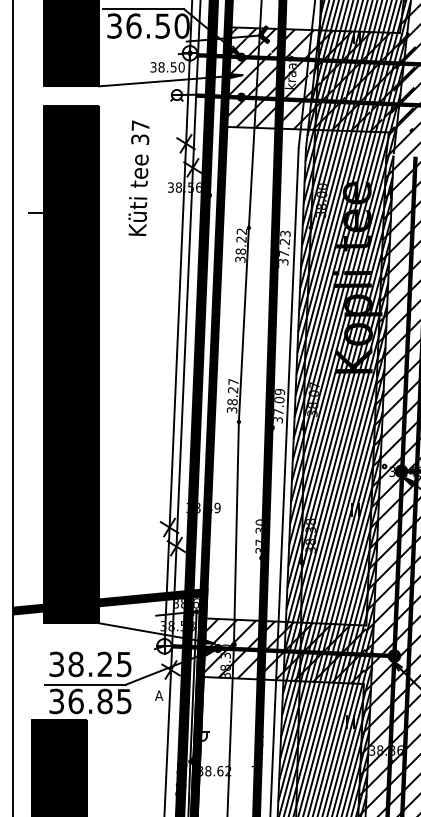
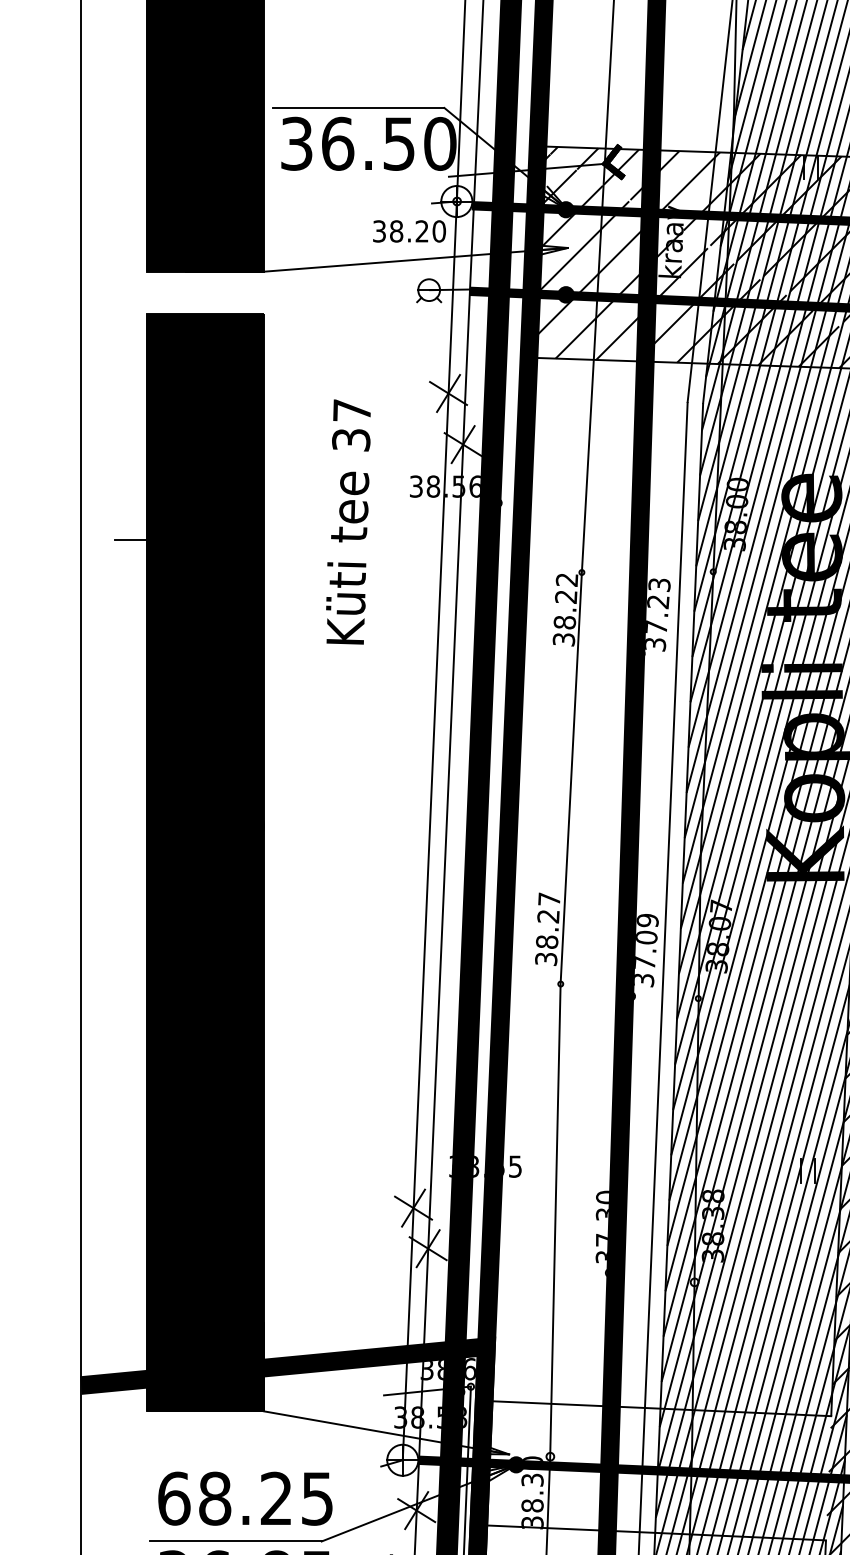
text: (173, 67) -> (421, 231), 38.50 -> 38.20
text: (138, 177) -> (347, 520), moved
text: (209, 507) -> (498, 1165), 38.49 -> 33.55
hatch: (283, 651) -> (655, 1471), removed
text: (56, 664) -> (173, 1498), 38.25 -> 68.25

